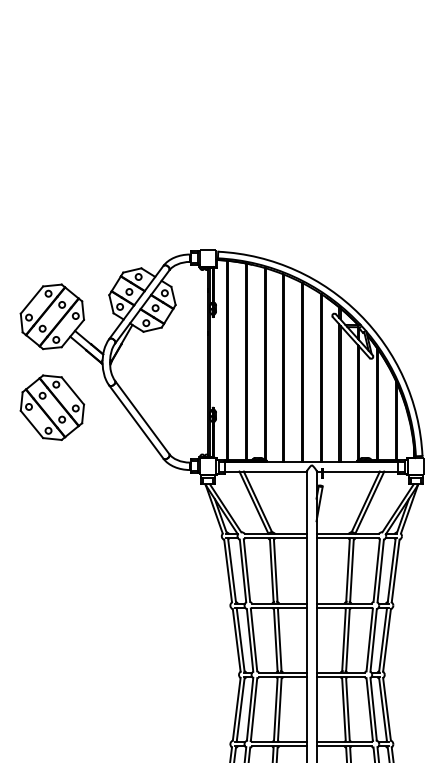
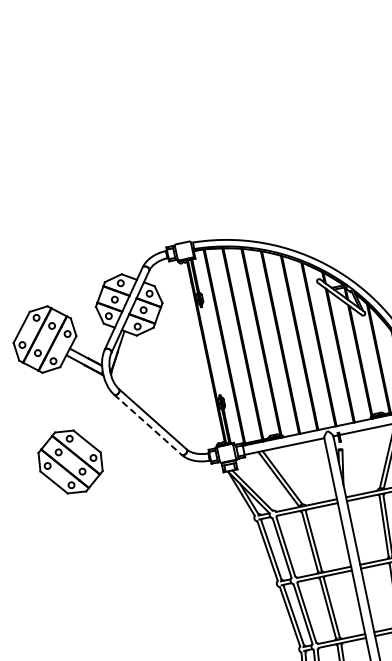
part: (52, 407) -> (70, 461), moved
line: (136, 422) -> (148, 425), solid -> dashed

